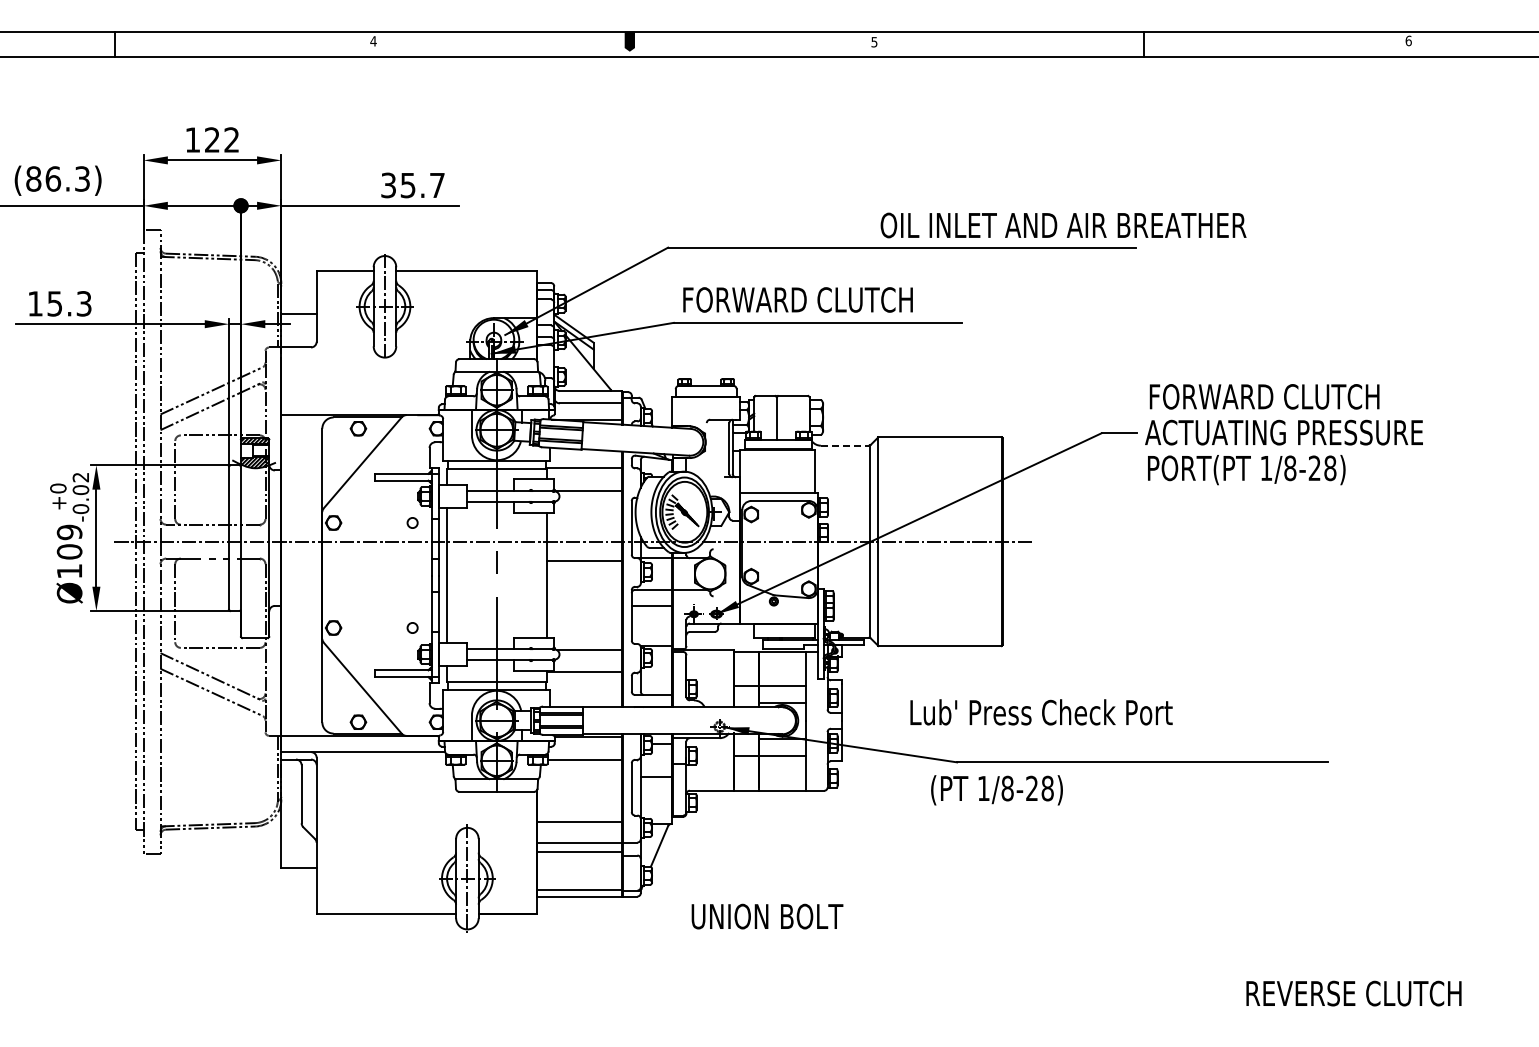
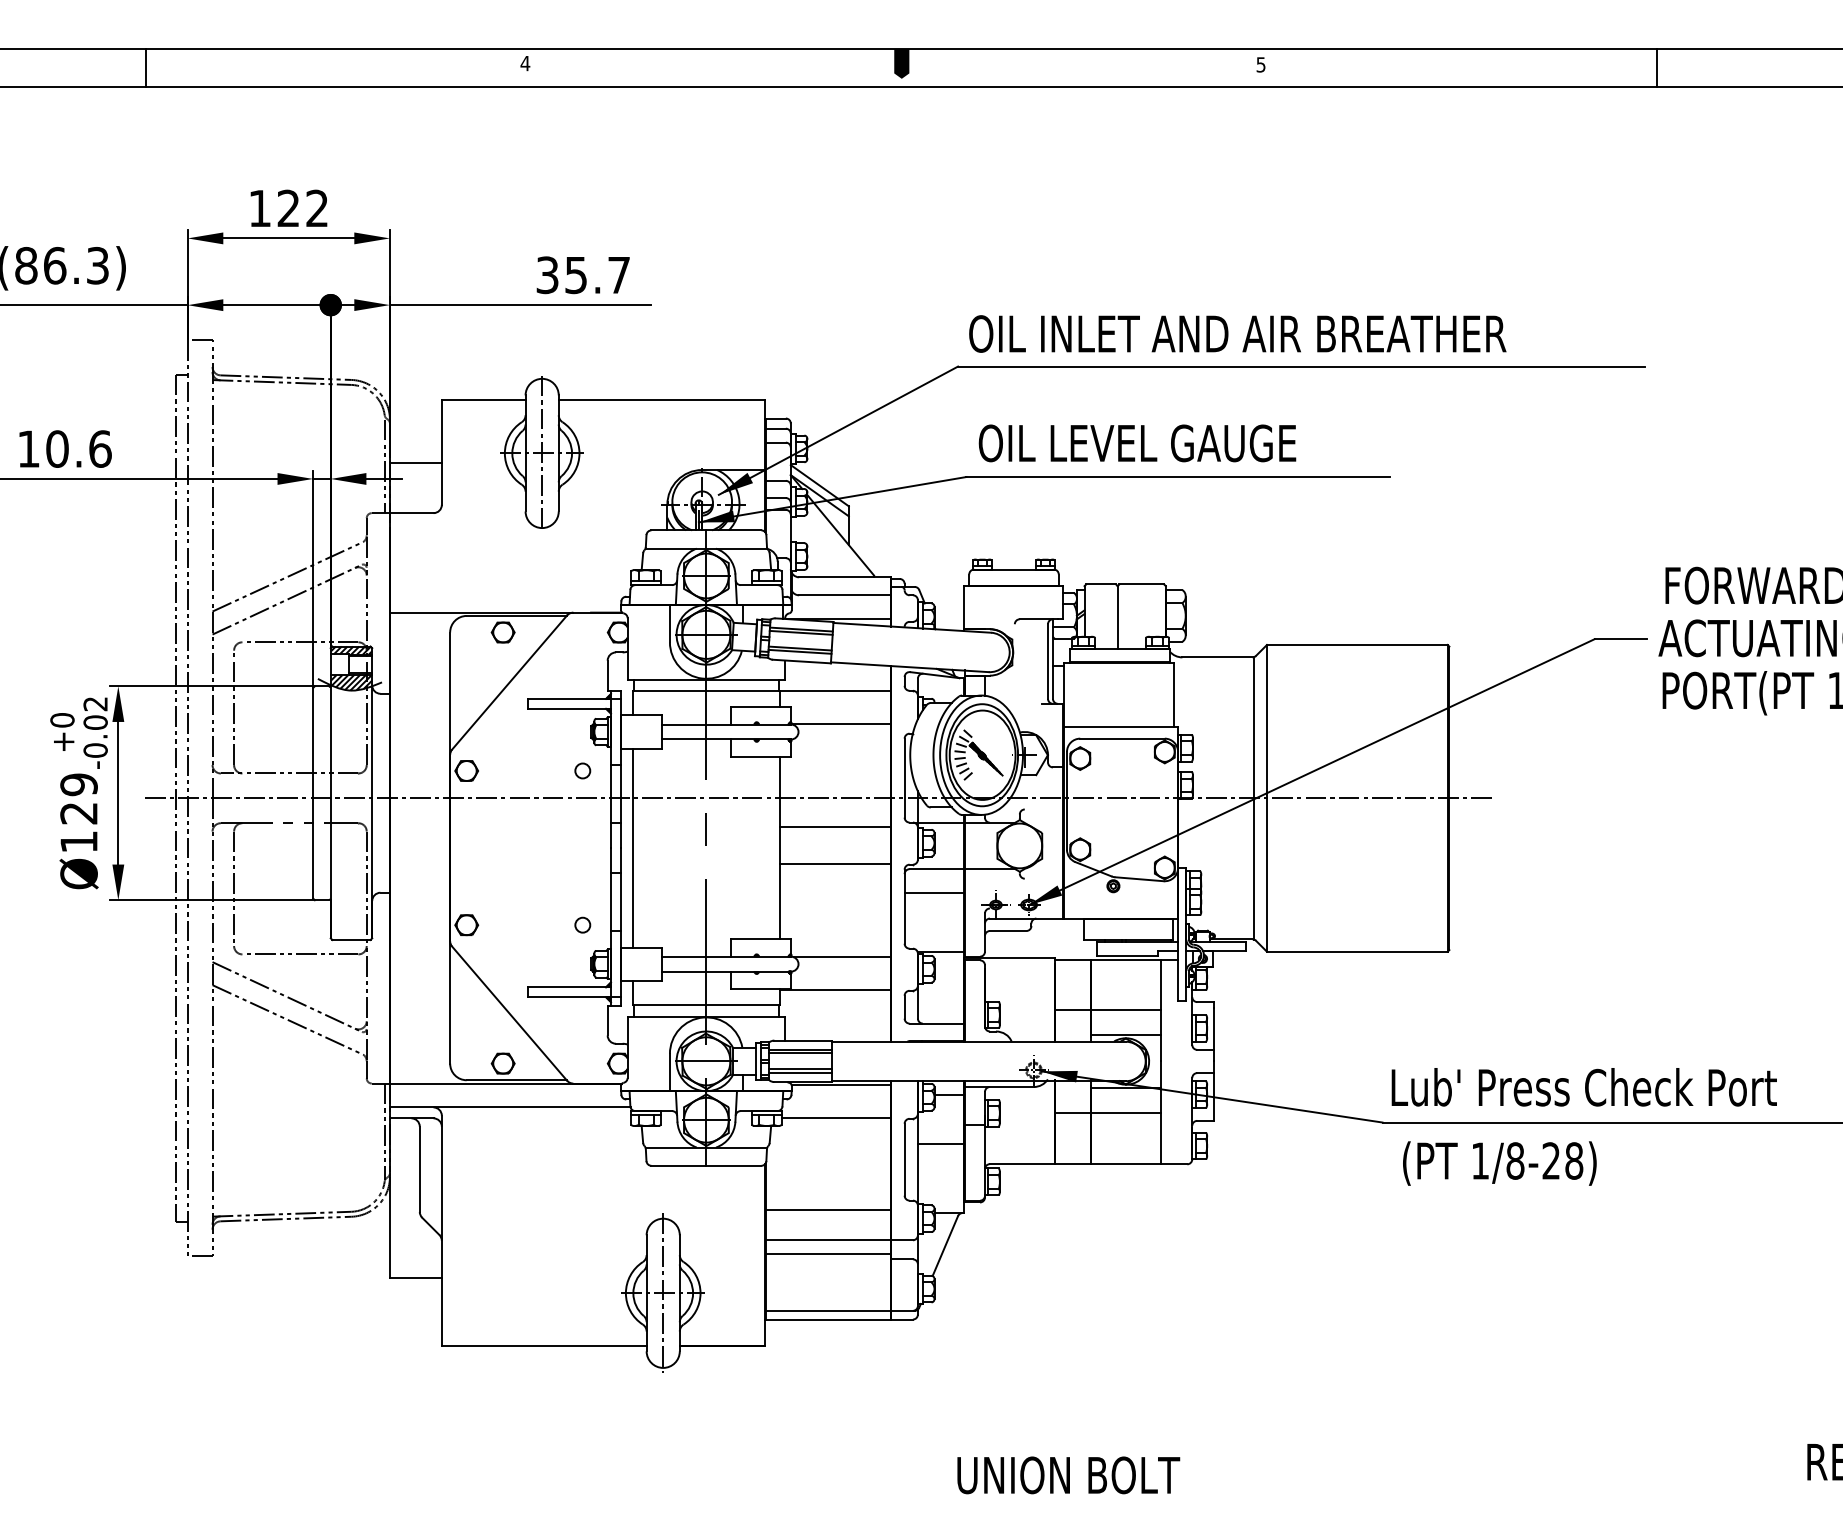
text: (1063, 225) -> (1237, 334), moved
text: (797, 299) -> (1148, 442), FORWARD CLUTCH -> OIL LEVEL GAUGE
text: (69, 303) -> (78, 448), 15.3 -> 10.6
line: (844, 445) -> (1217, 657), dashed -> solid
text: (69, 551) -> (78, 812), Ø109 -> Ø129
line: (584, 586) -> (835, 864), added
text: (1041, 712) -> (1584, 1087), moved
text: (996, 790) -> (1499, 1163), moved
text: (767, 916) -> (1068, 1475), moved

